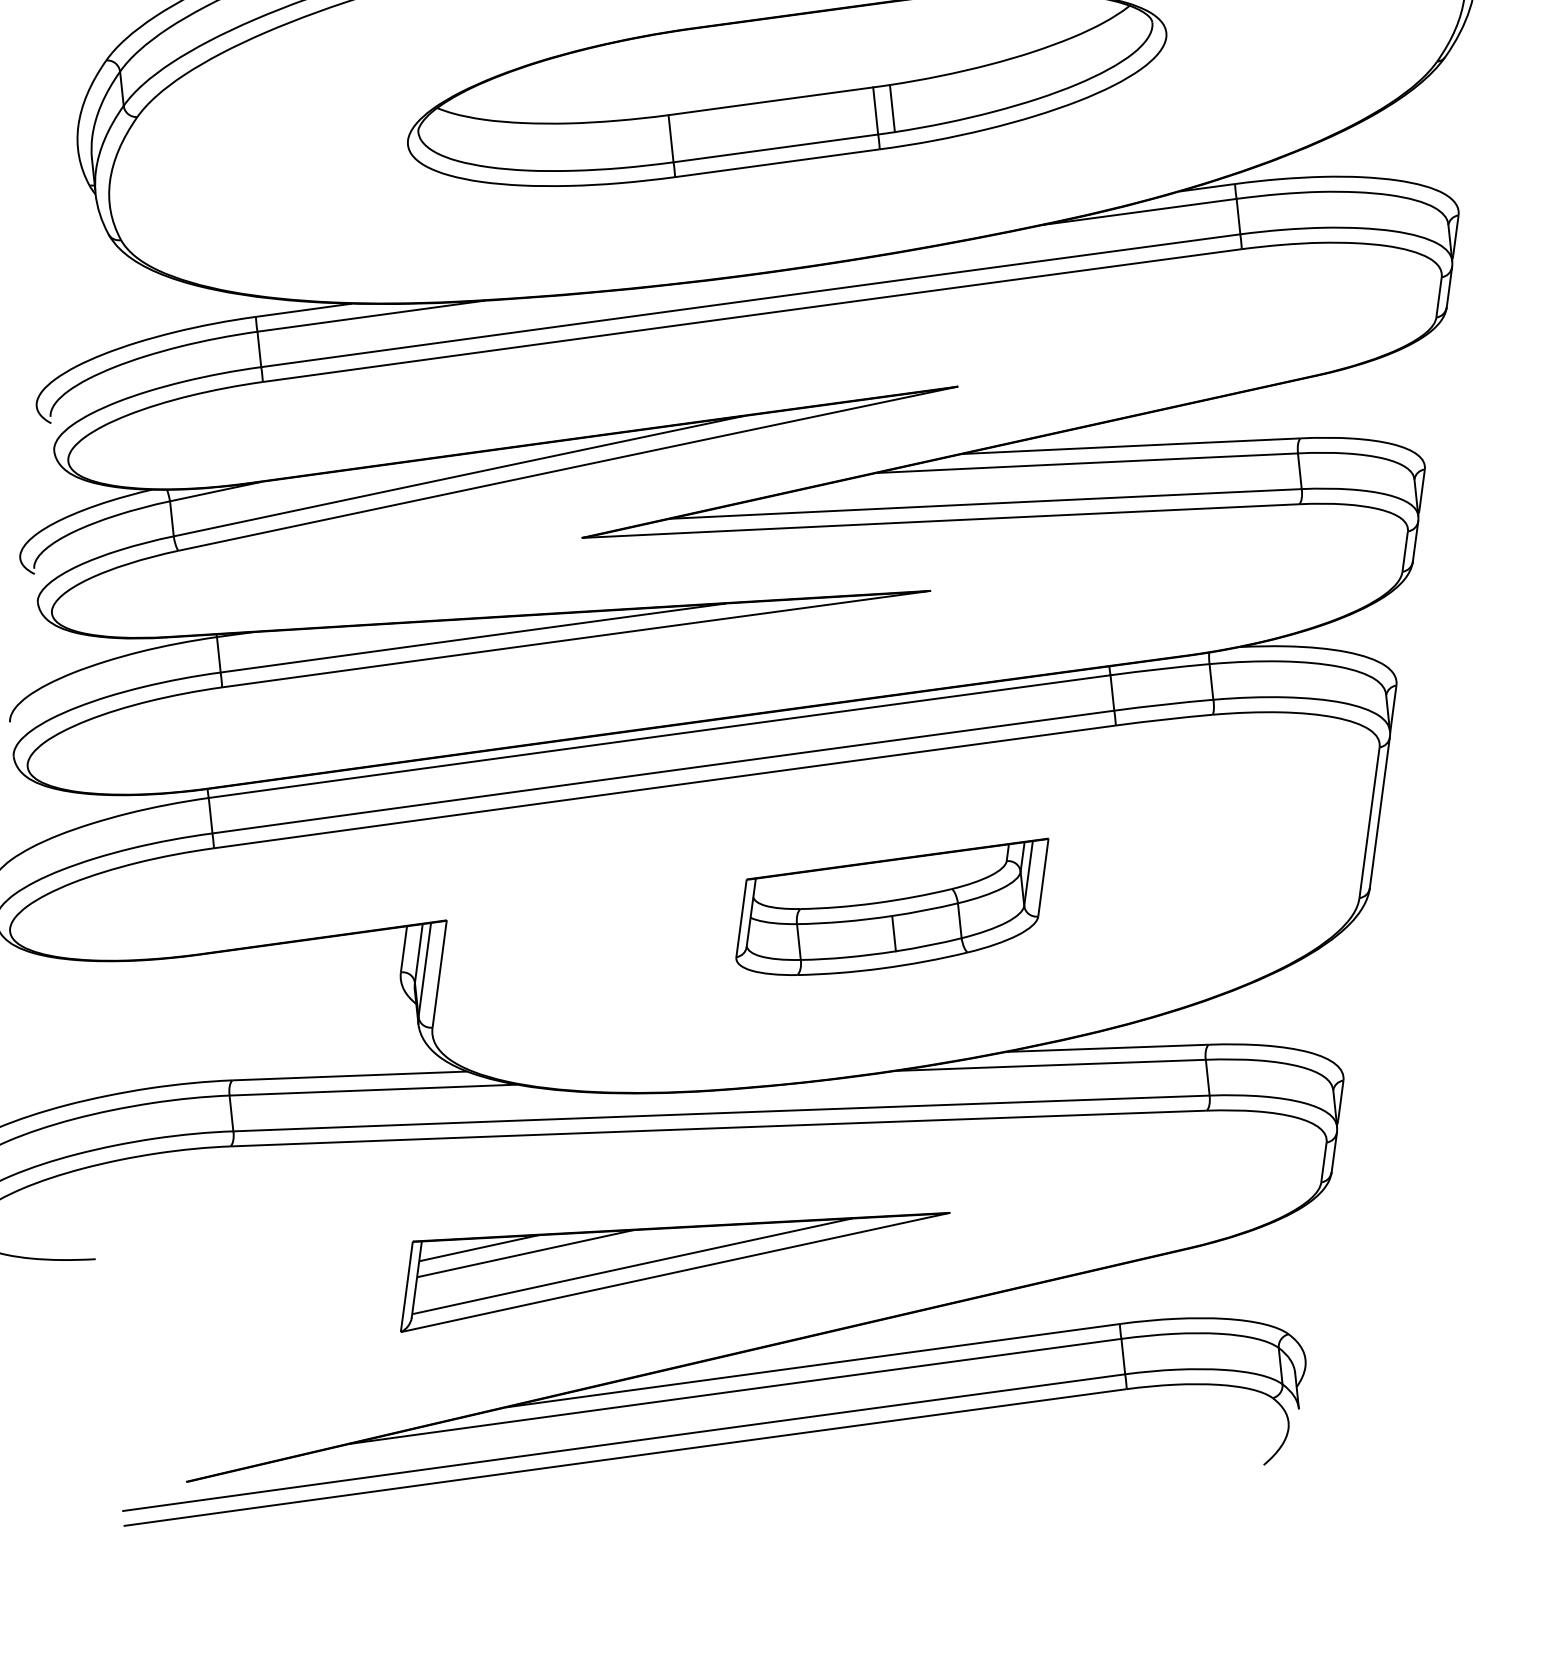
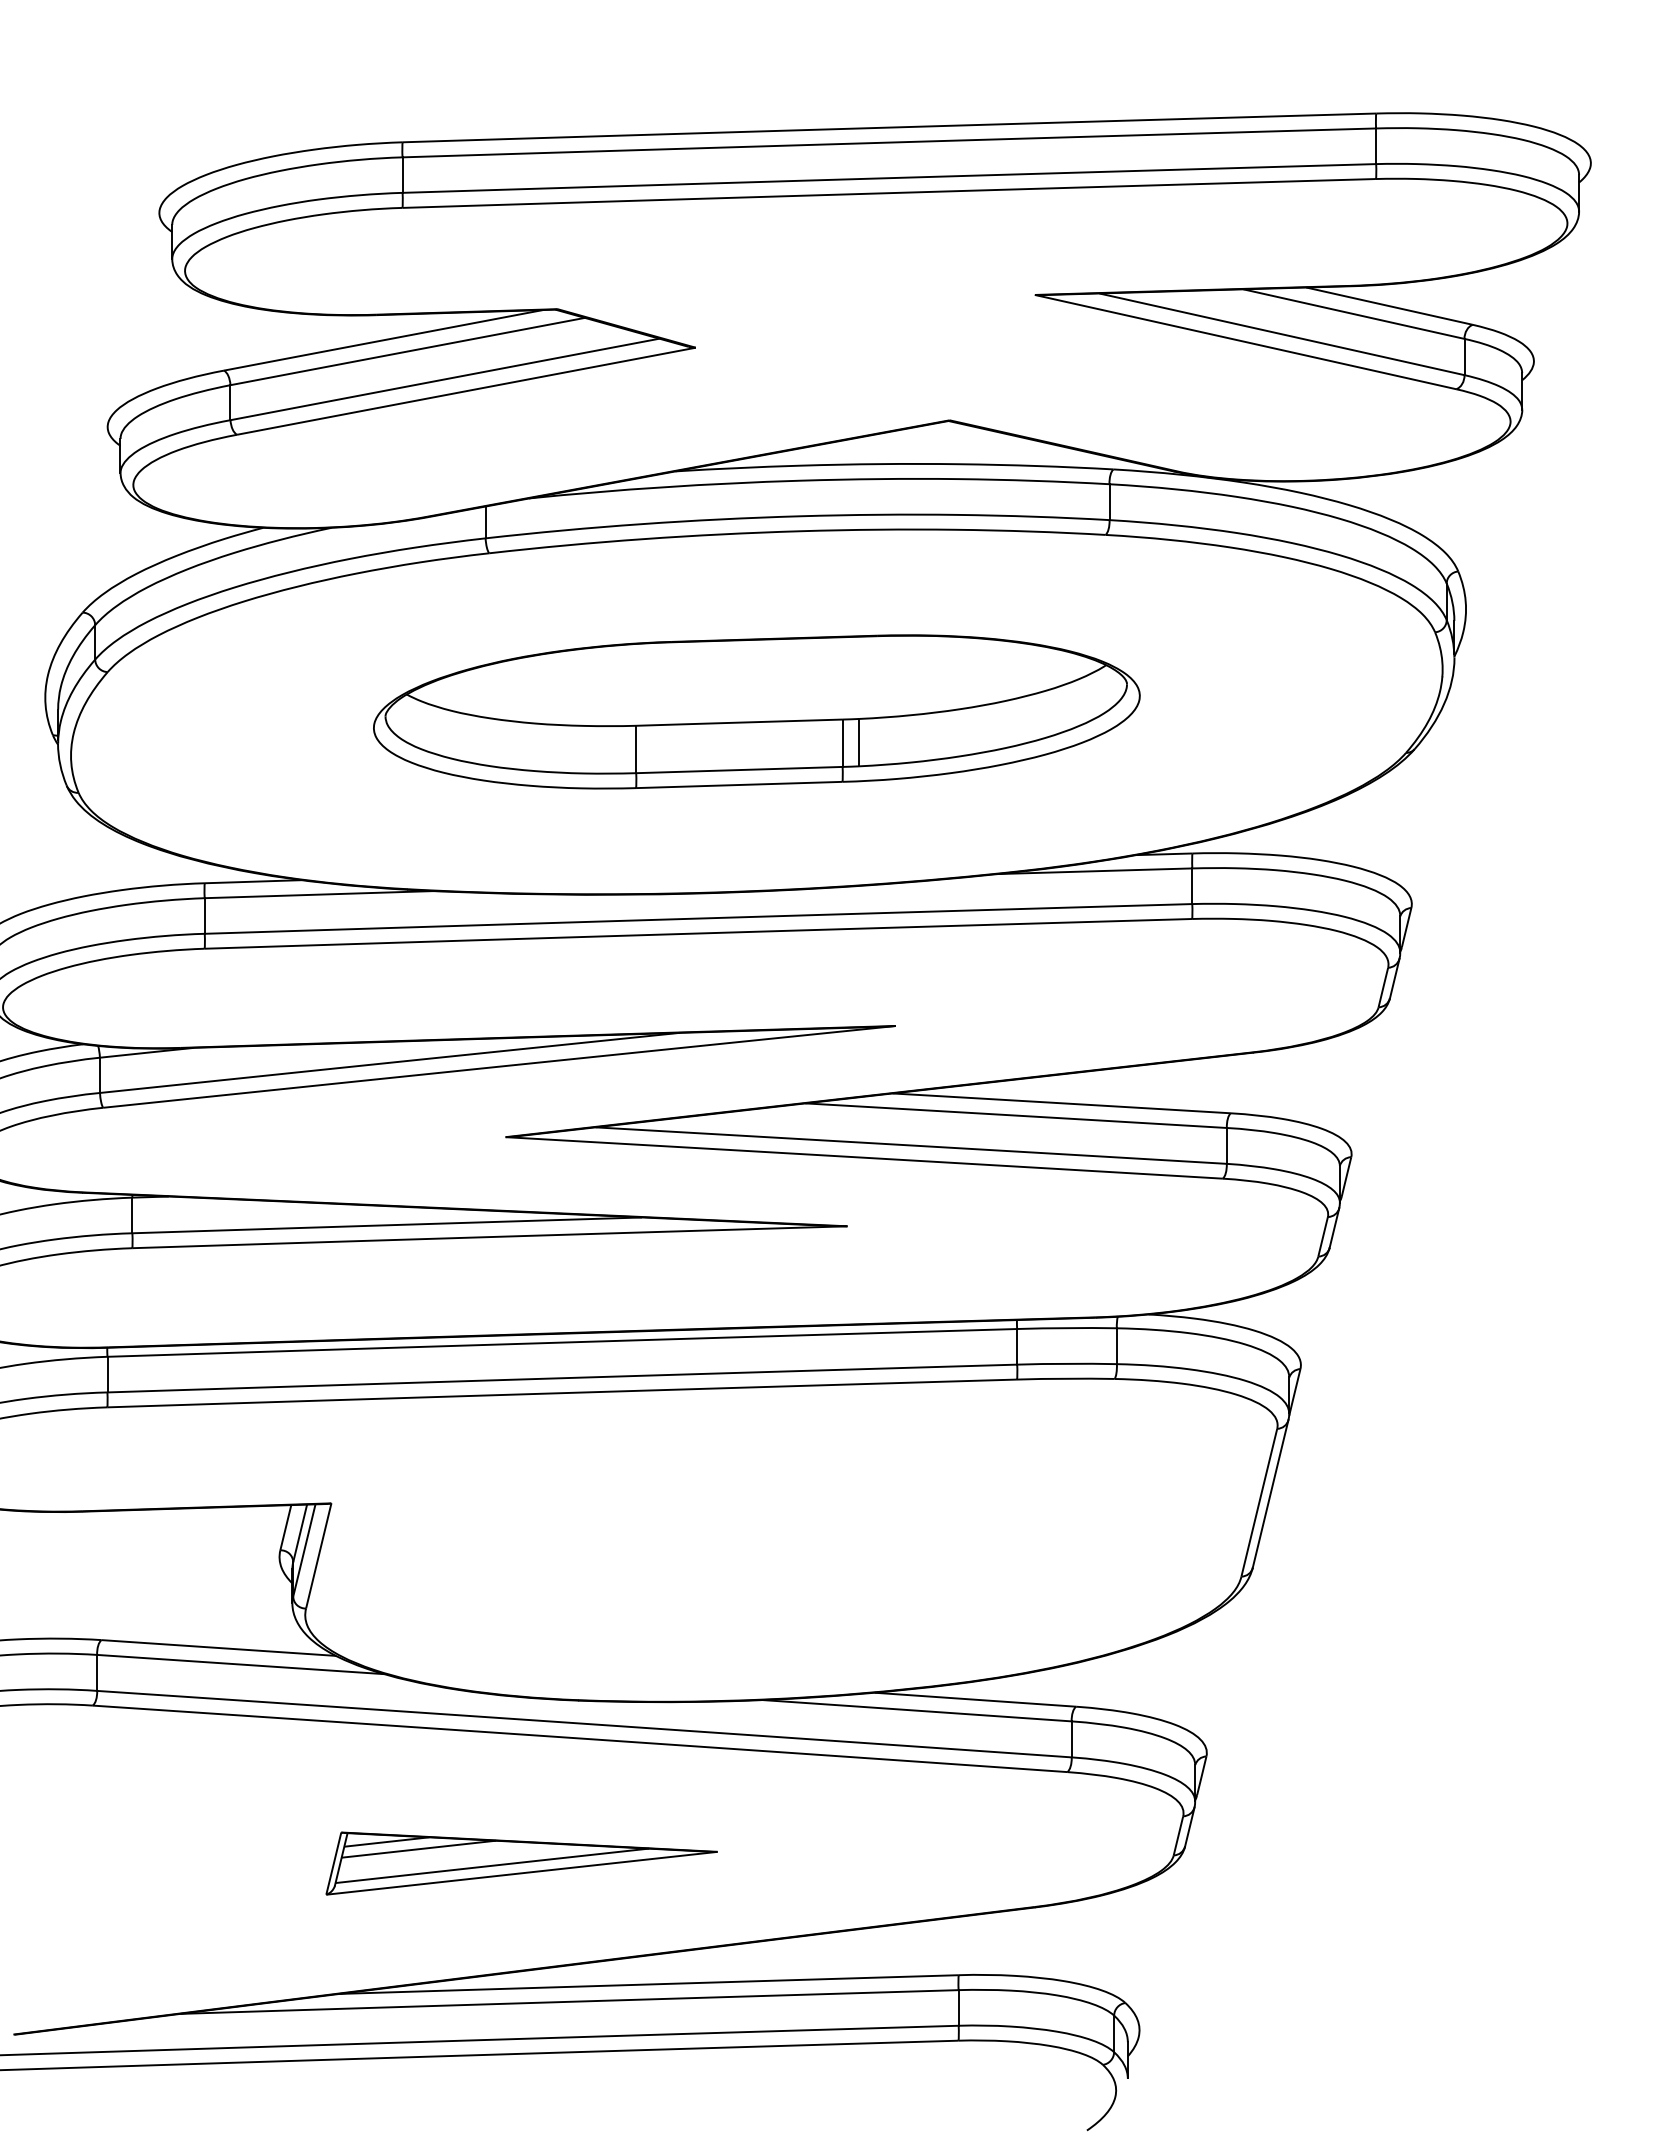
part: (893, 910) -> (776, 1540), removed
part: (673, 1258) -> (521, 1863), size x0.7

